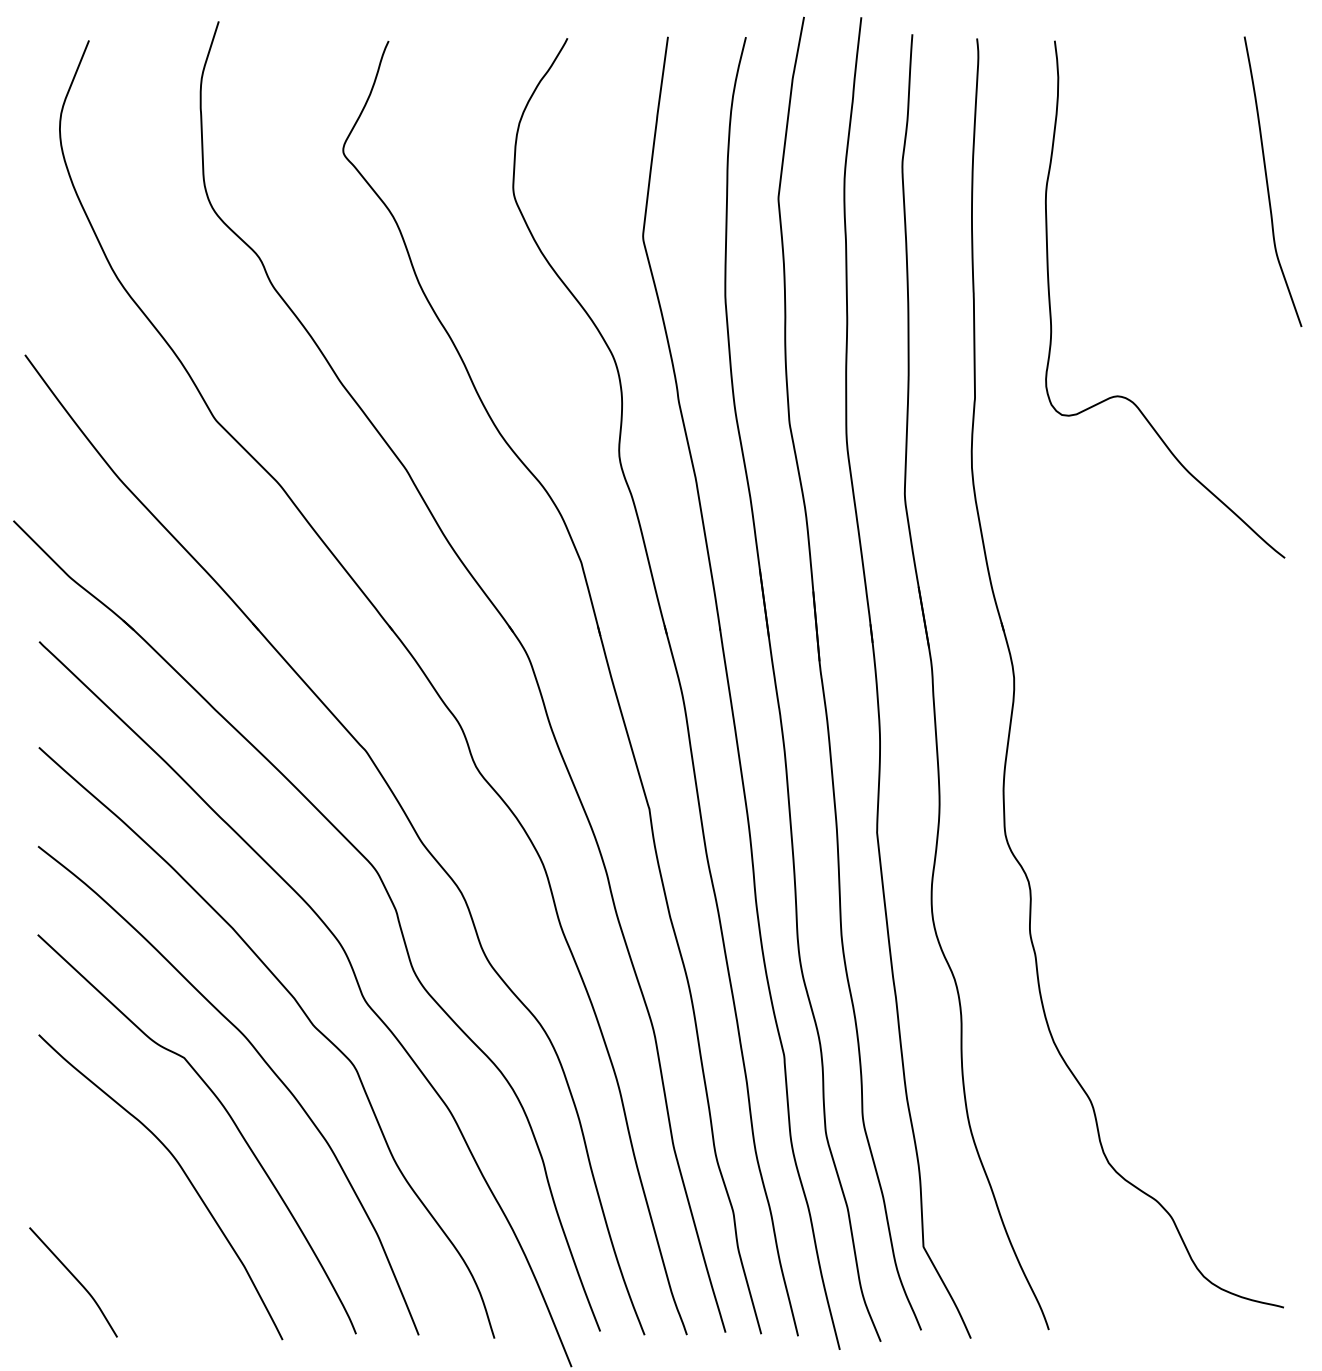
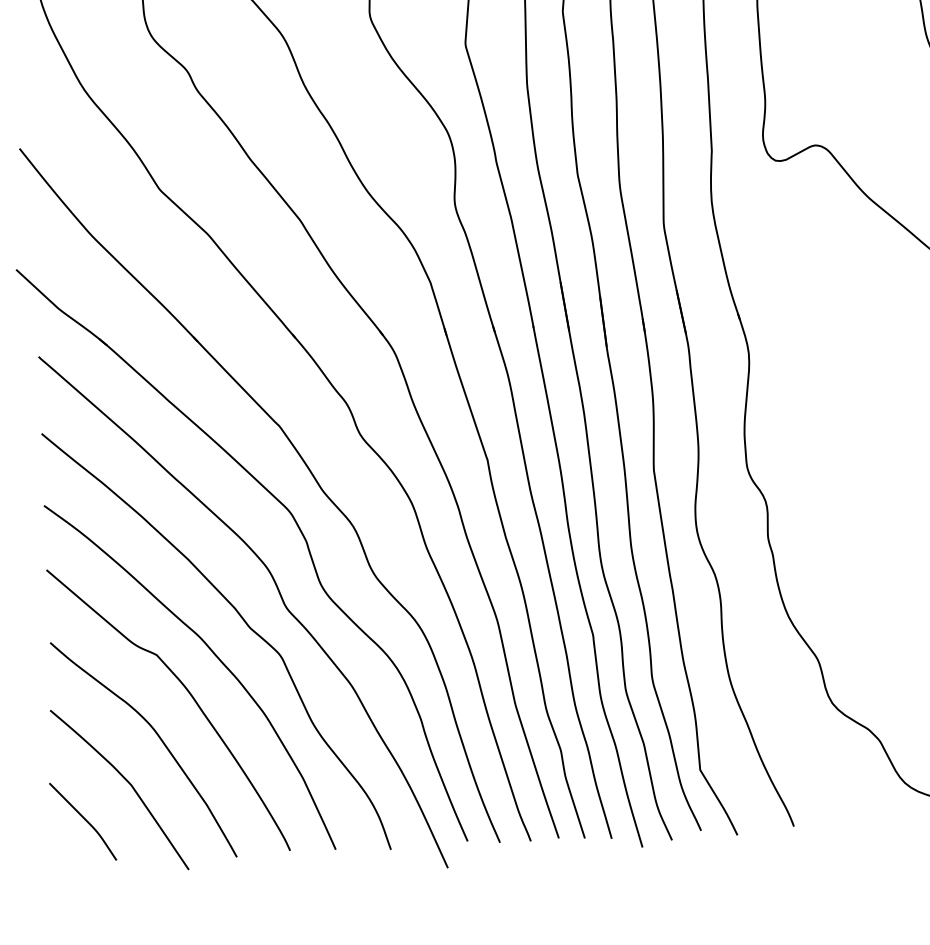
curve: (135, 1229) -> (126, 781), added

